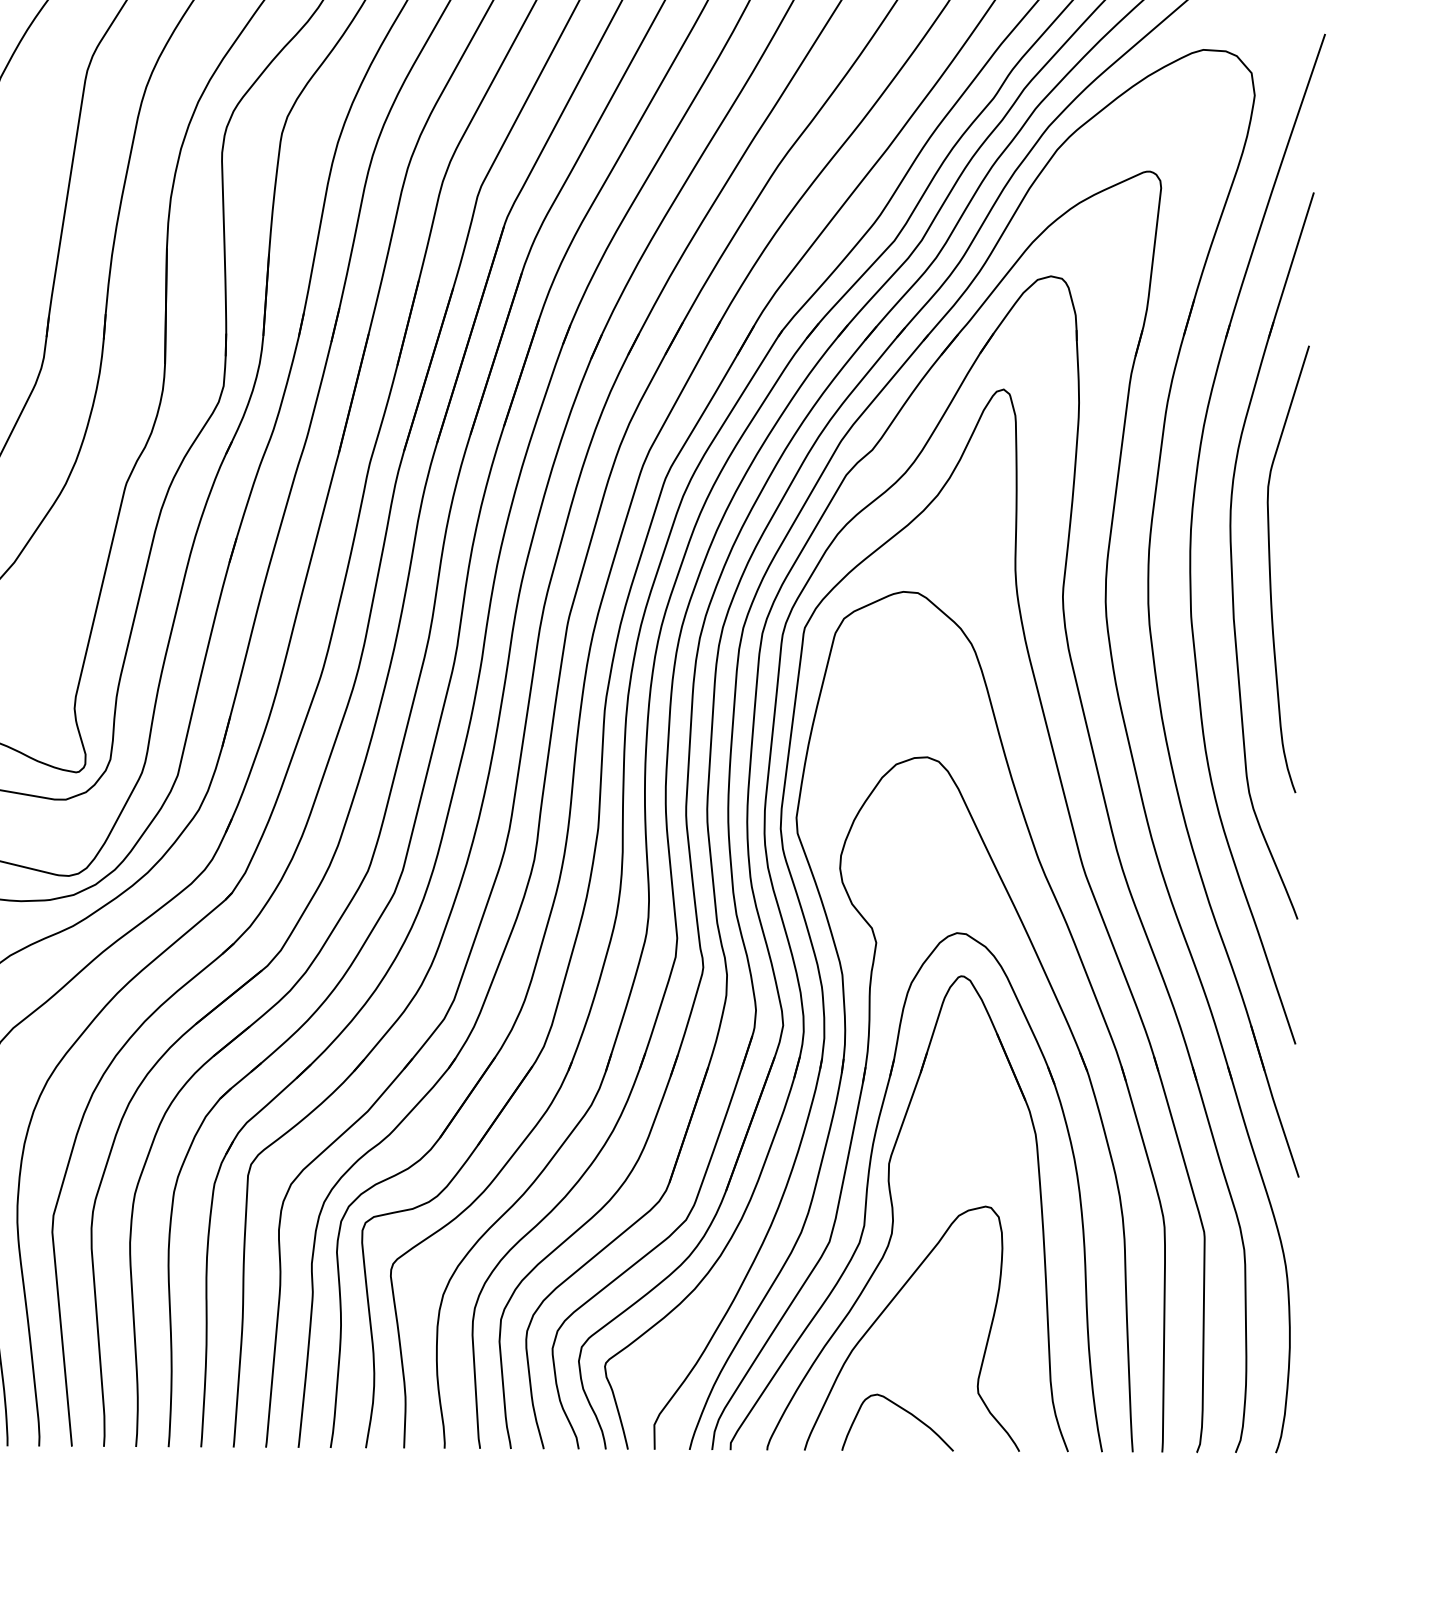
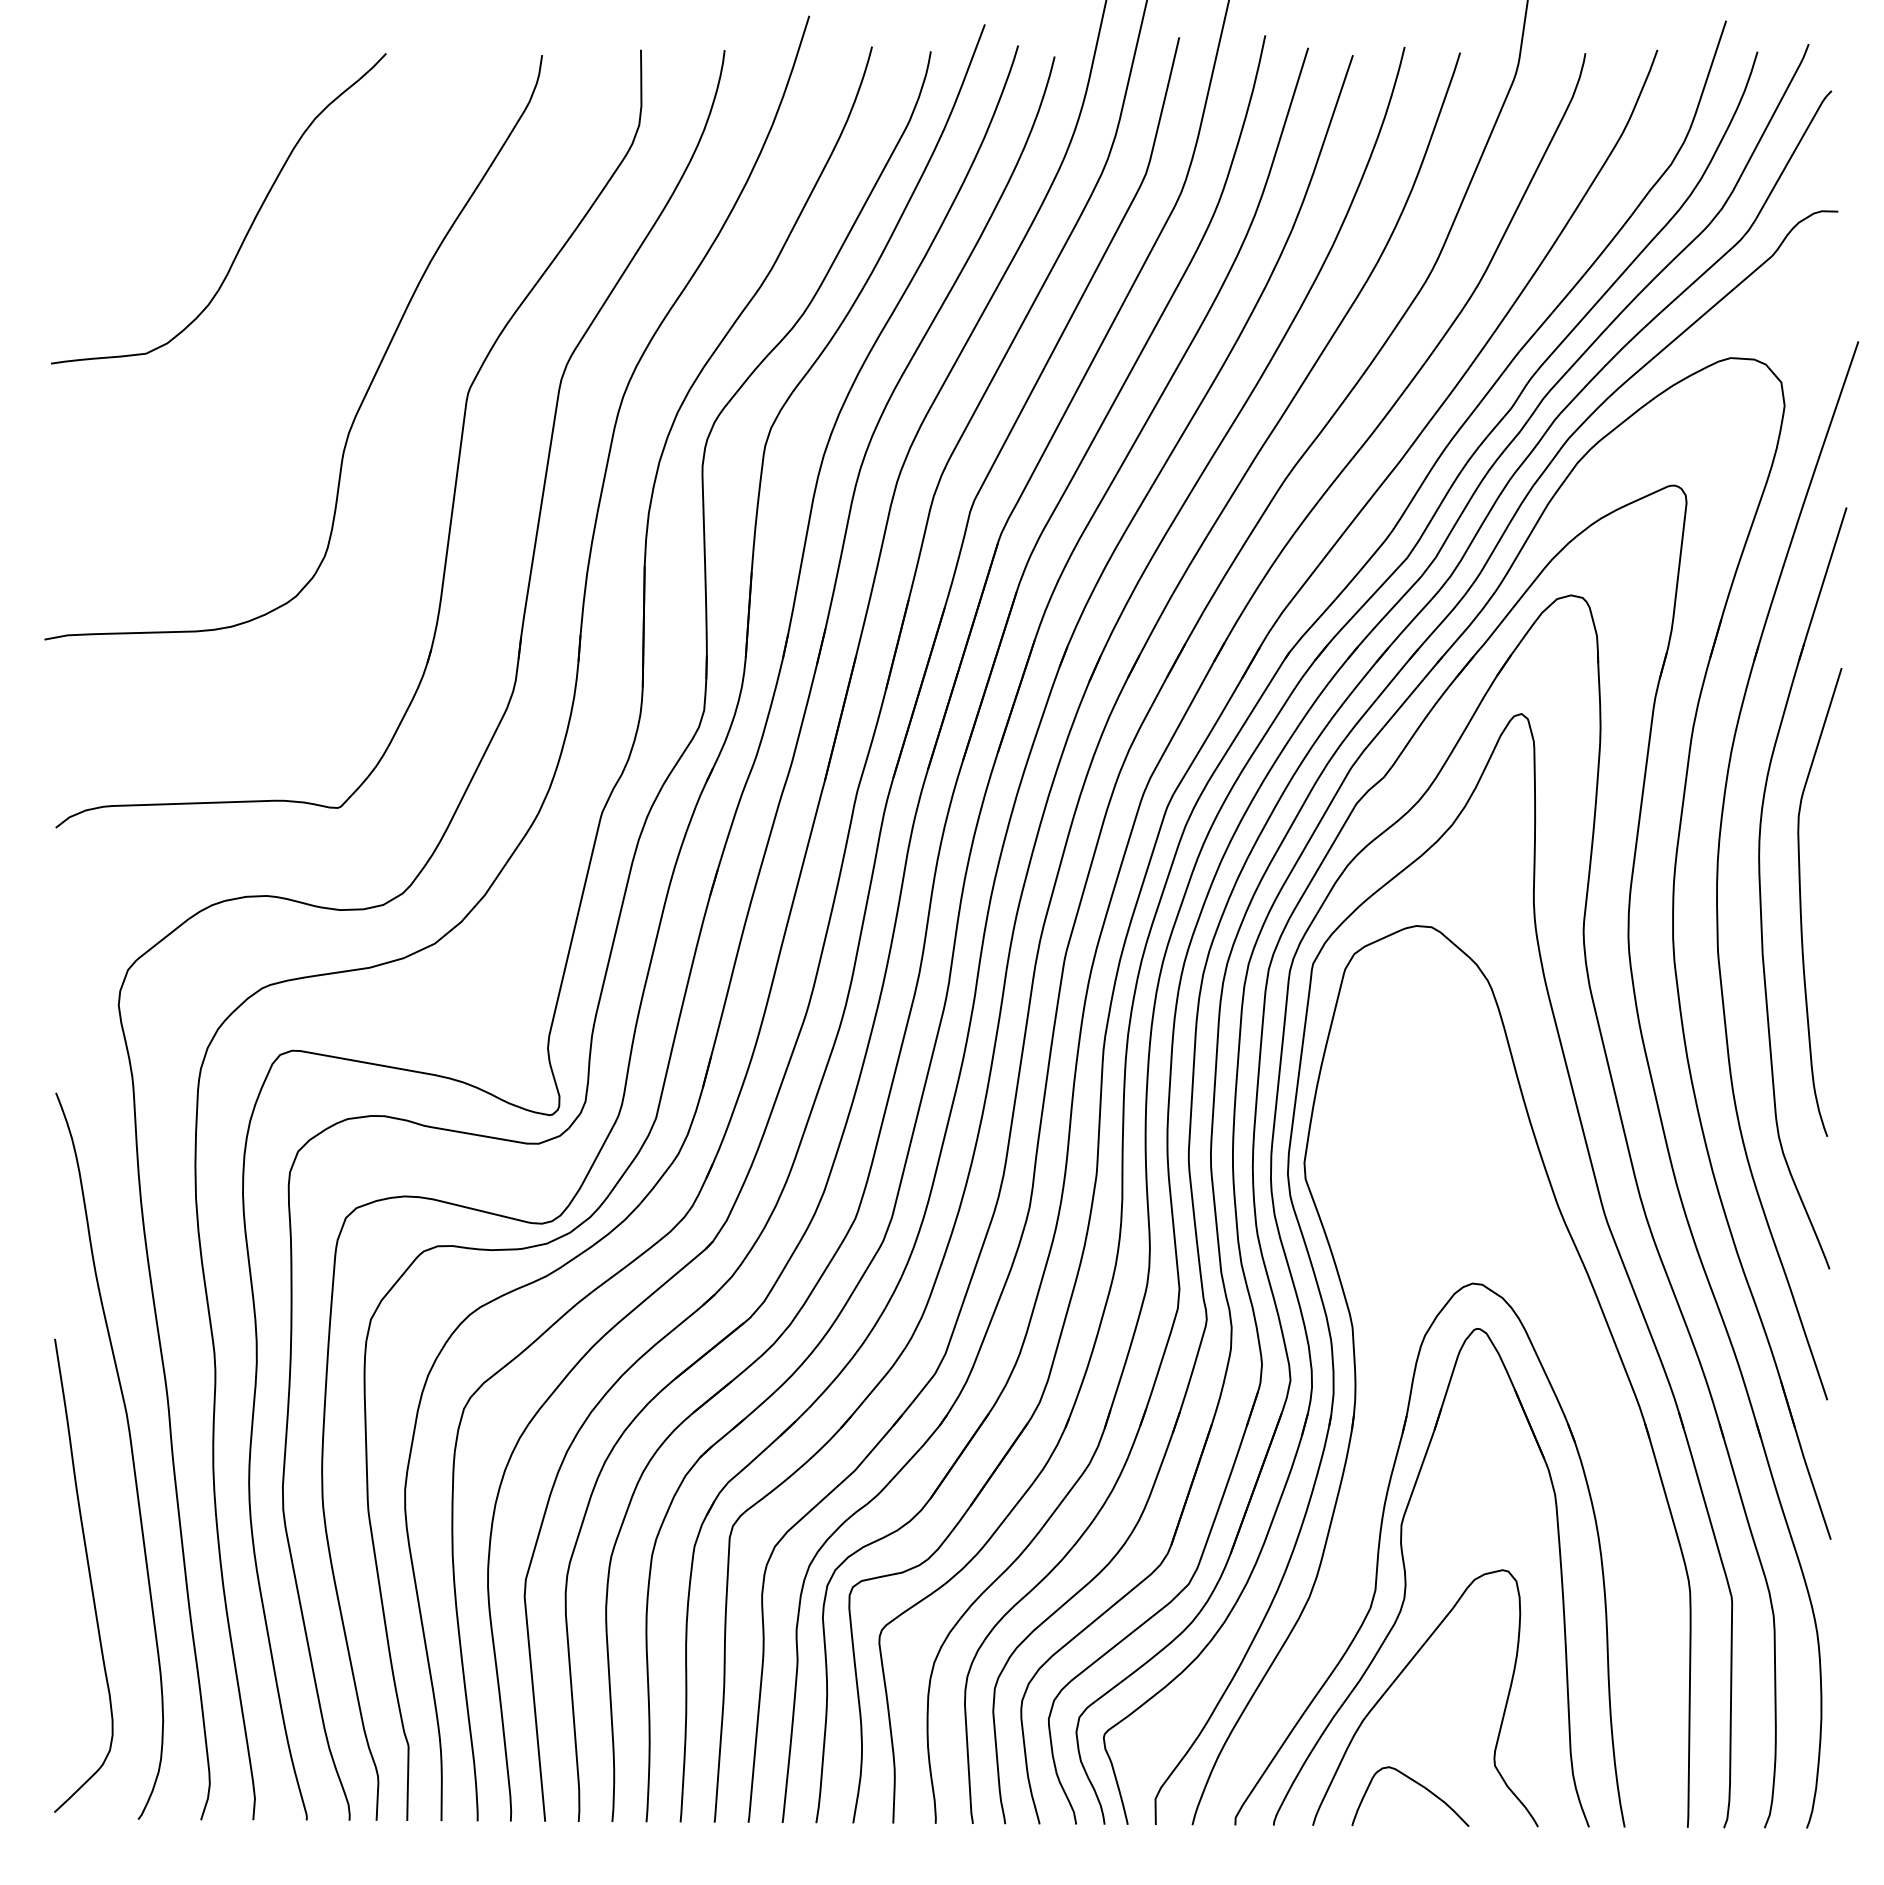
part: (862, 1091) -> (1373, 1449), removed

